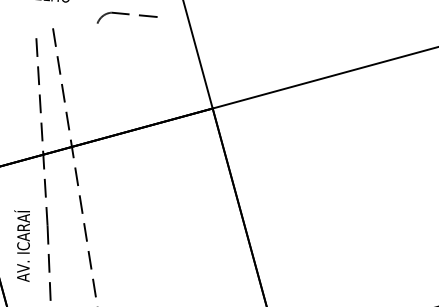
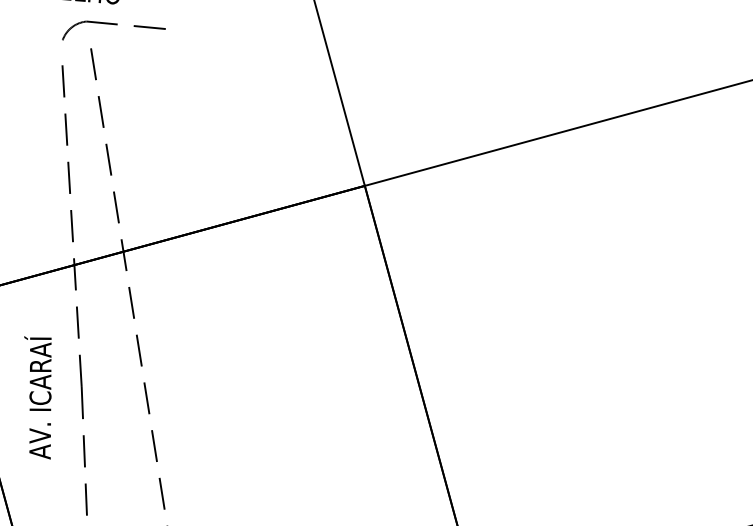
part: (126, 17) -> (112, 29), moved
text: (21, 245) -> (36, 396), moved

